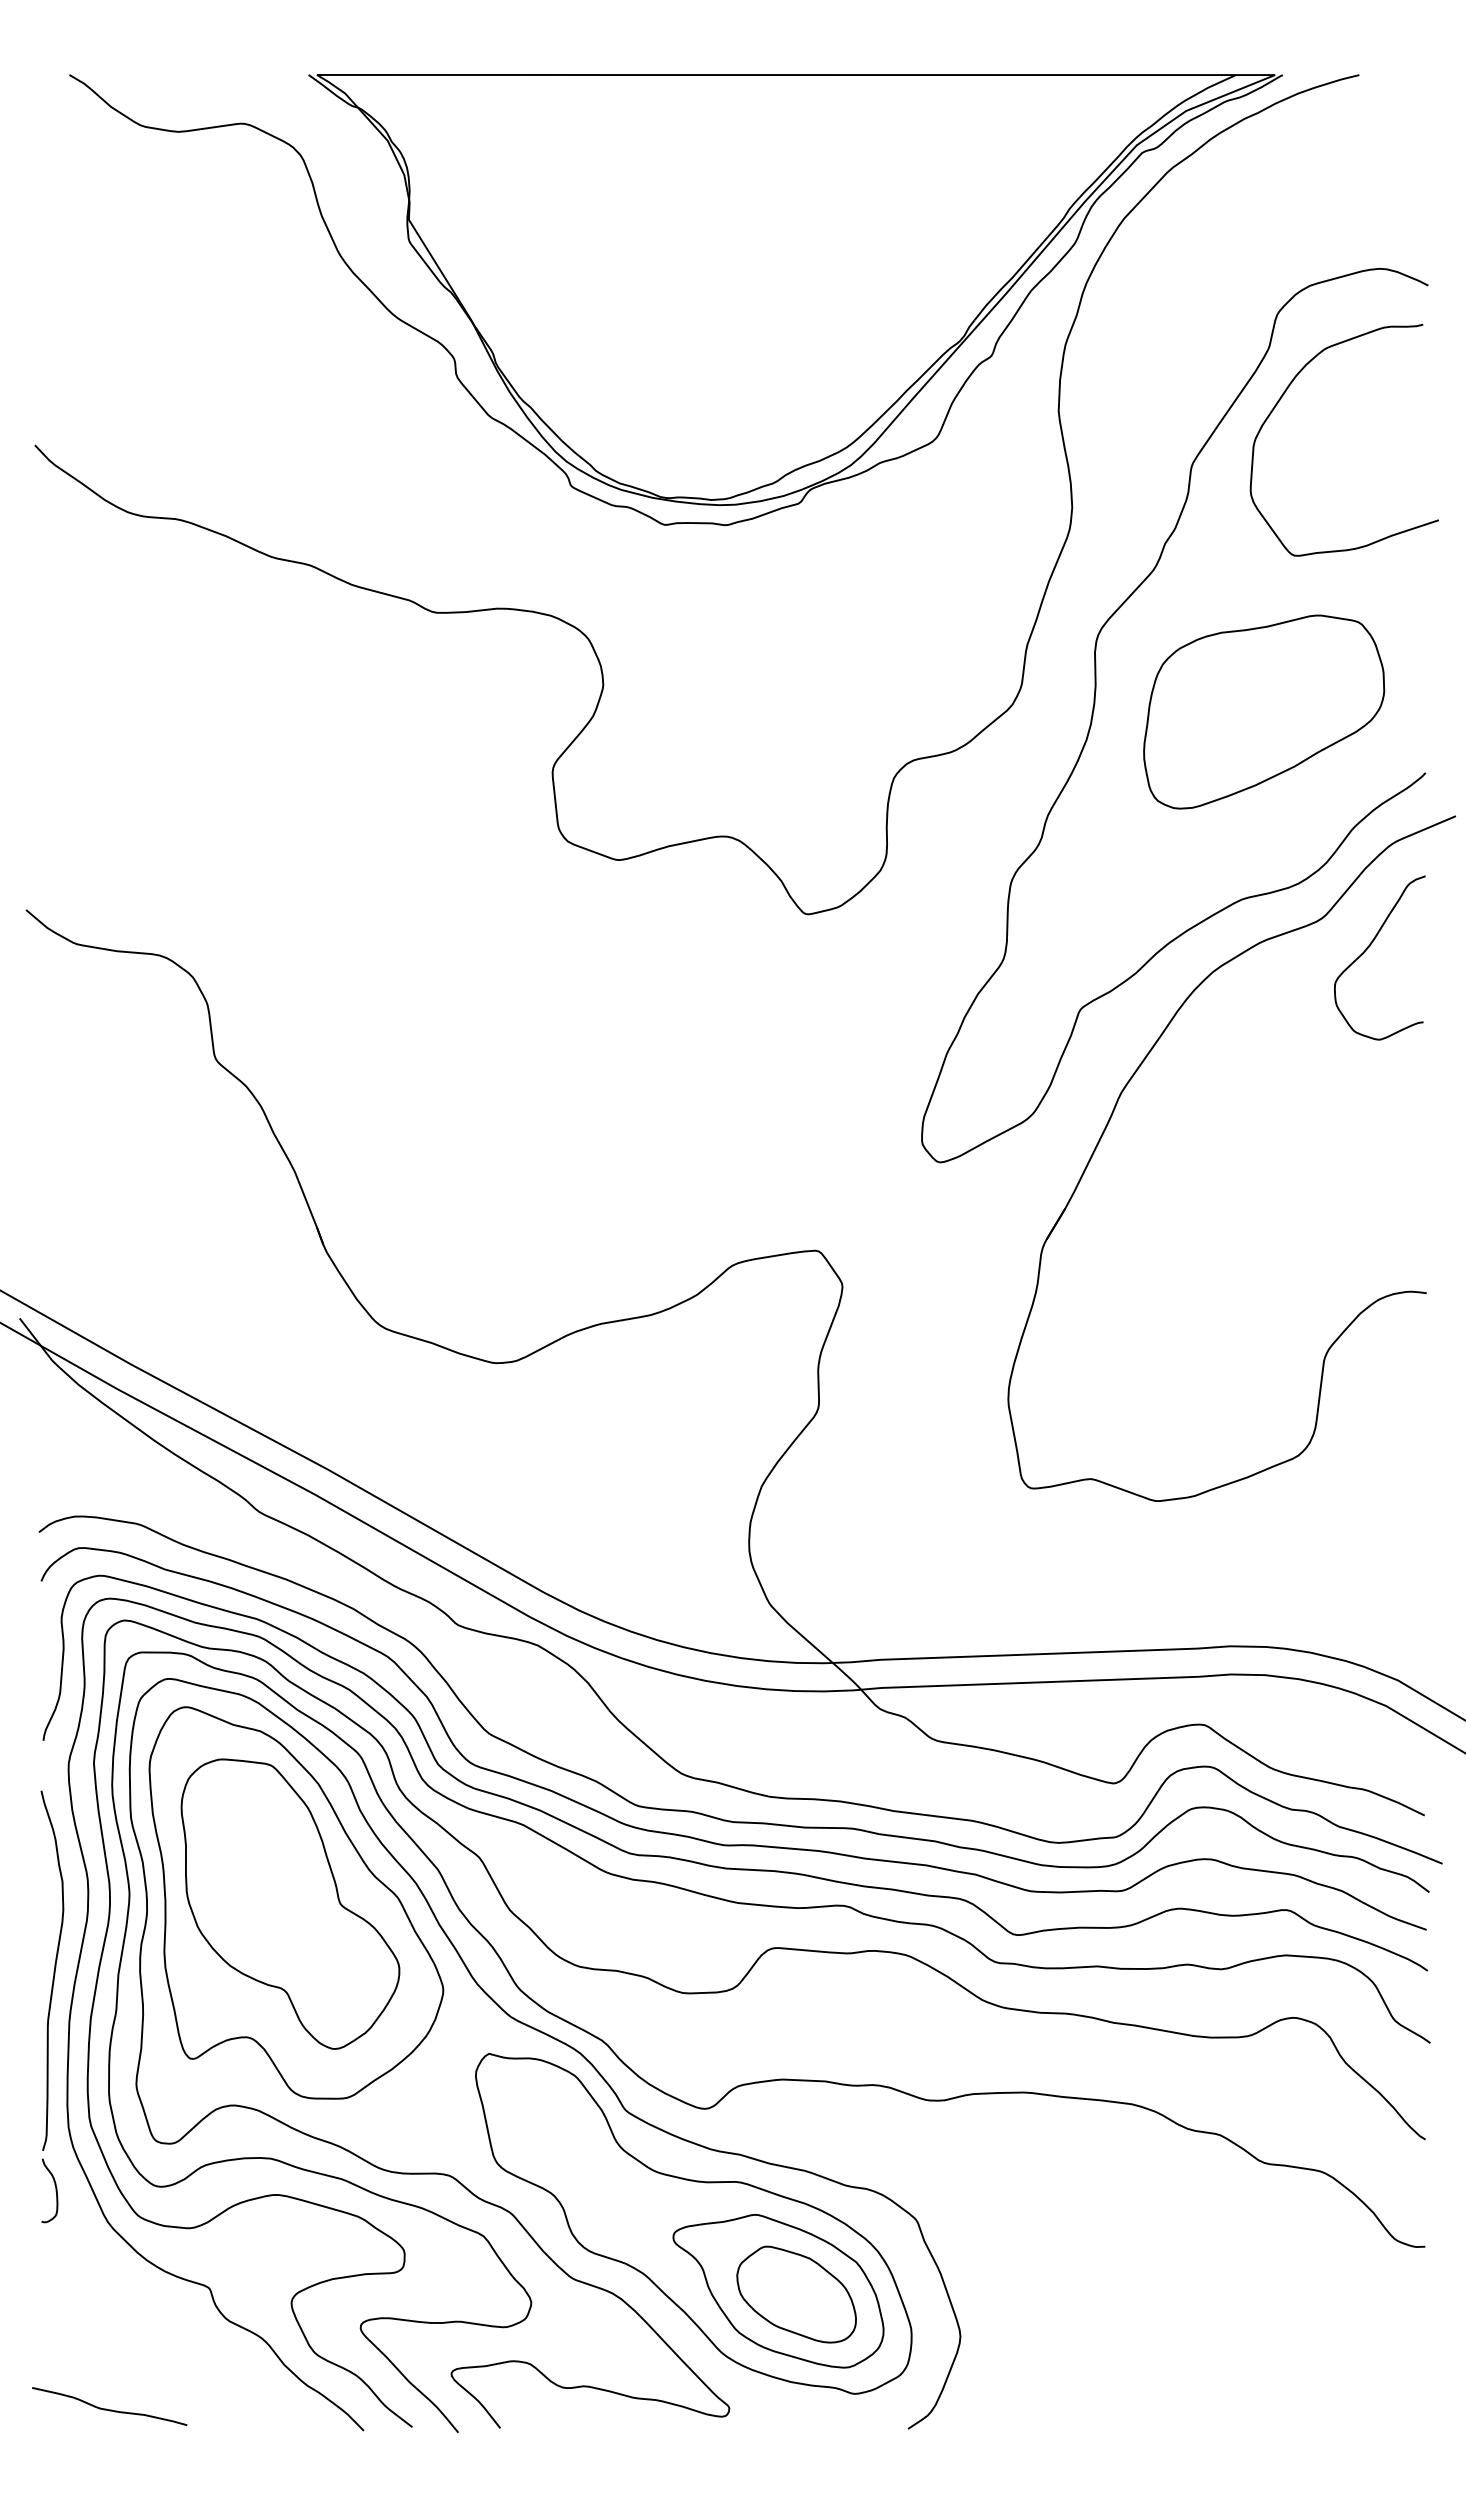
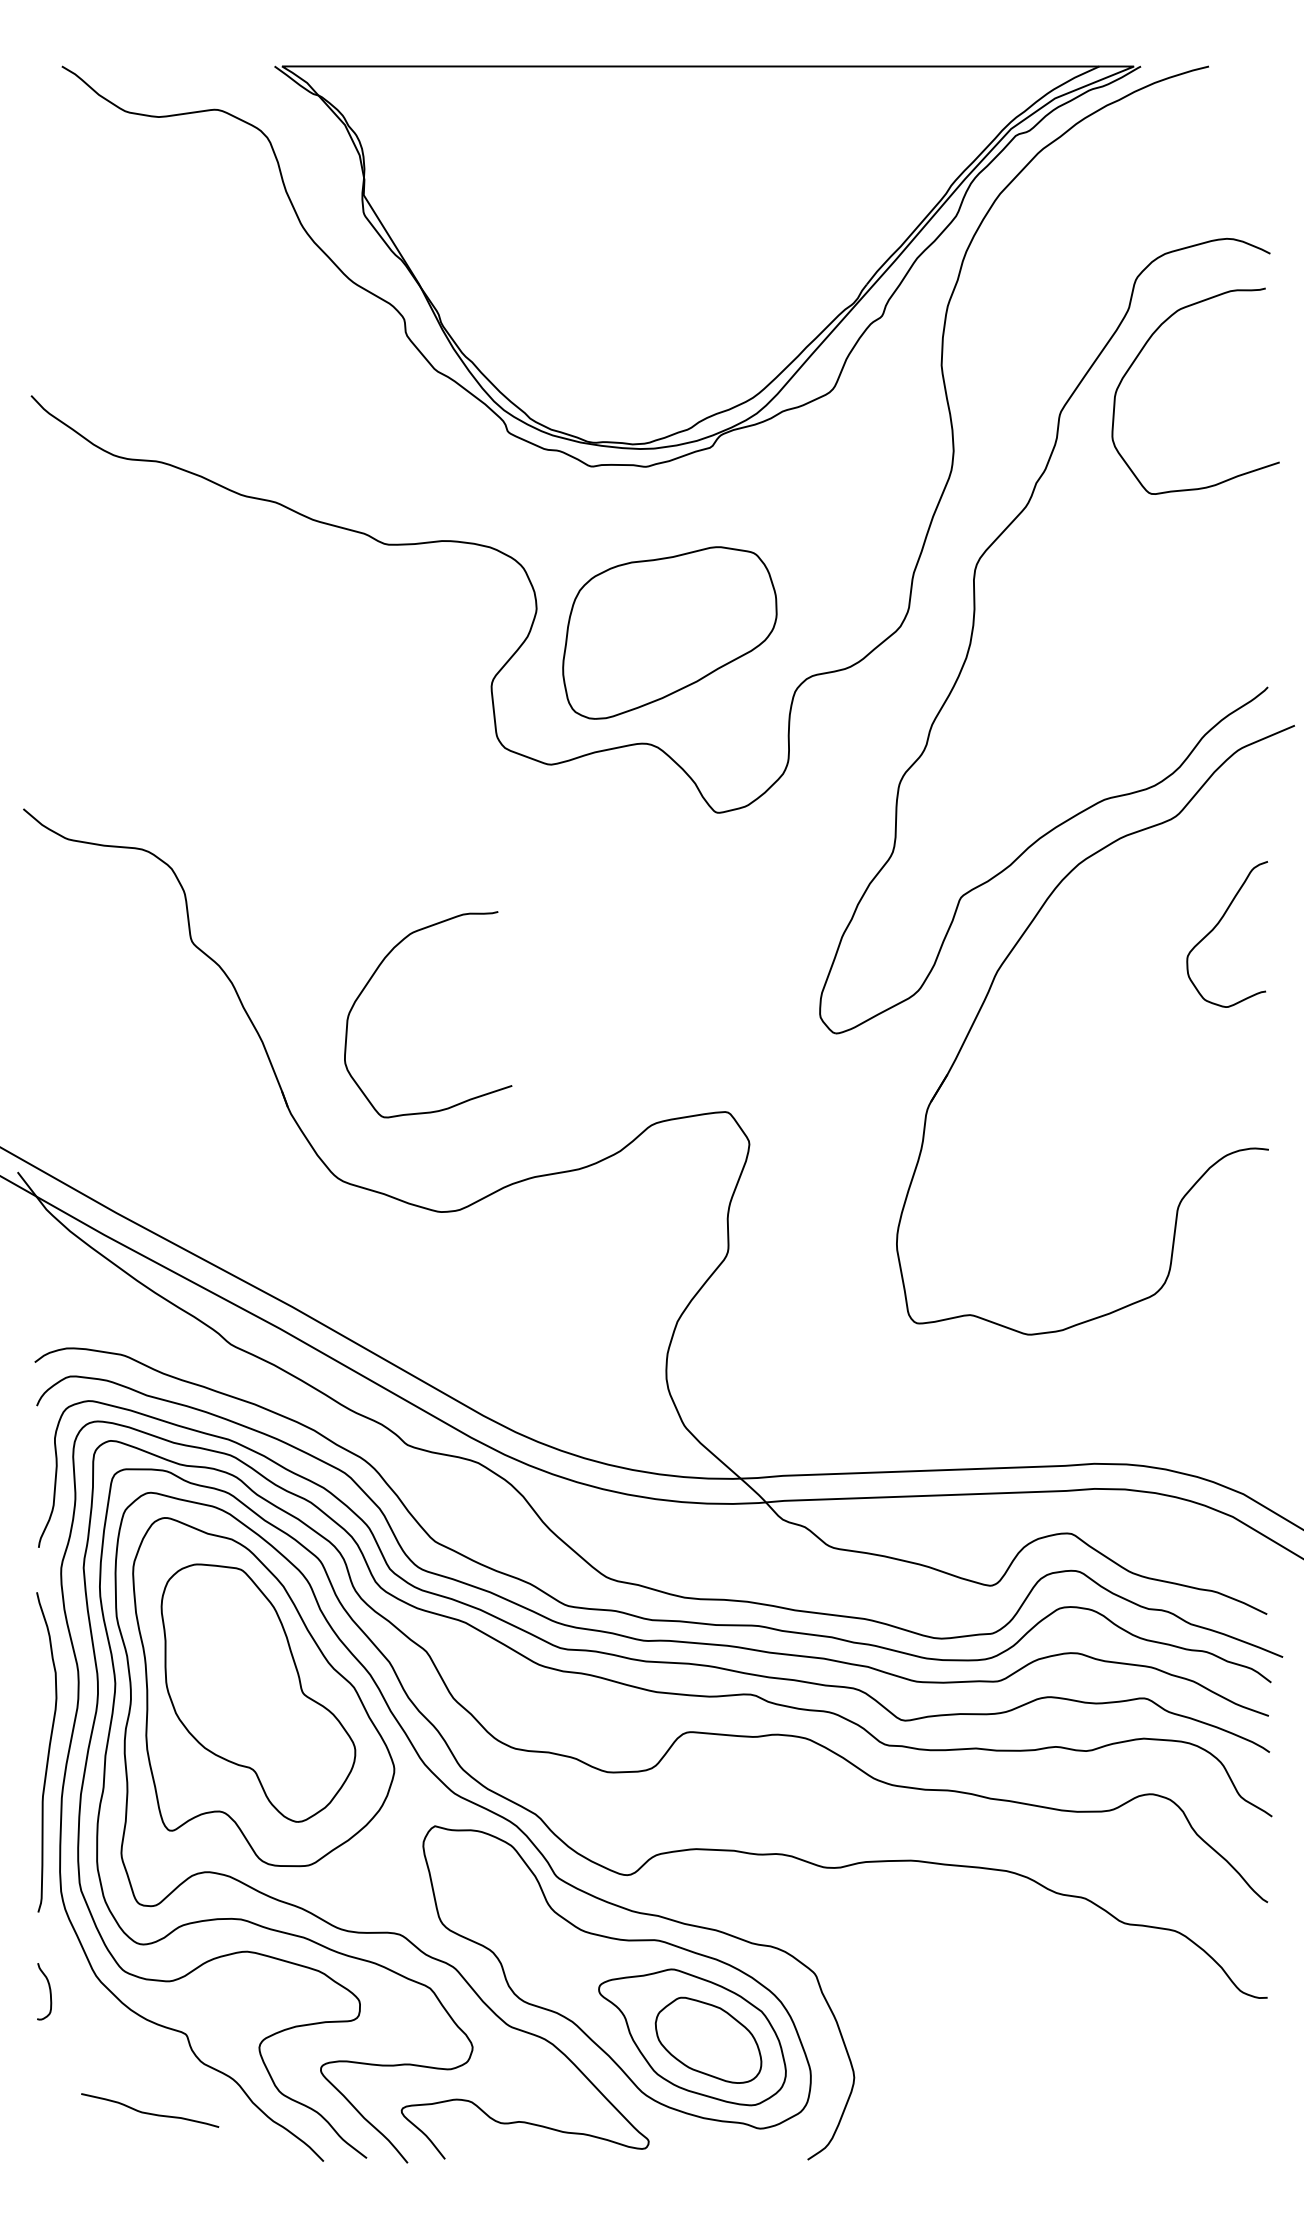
part: (1264, 711) -> (670, 632), moved
curve: (1369, 947) -> (1218, 925), moved
curve: (419, 1098) -> (373, 976), added
curve: (55, 2190) -> (49, 1991), moved
curve: (109, 2409) -> (149, 2113), moved

